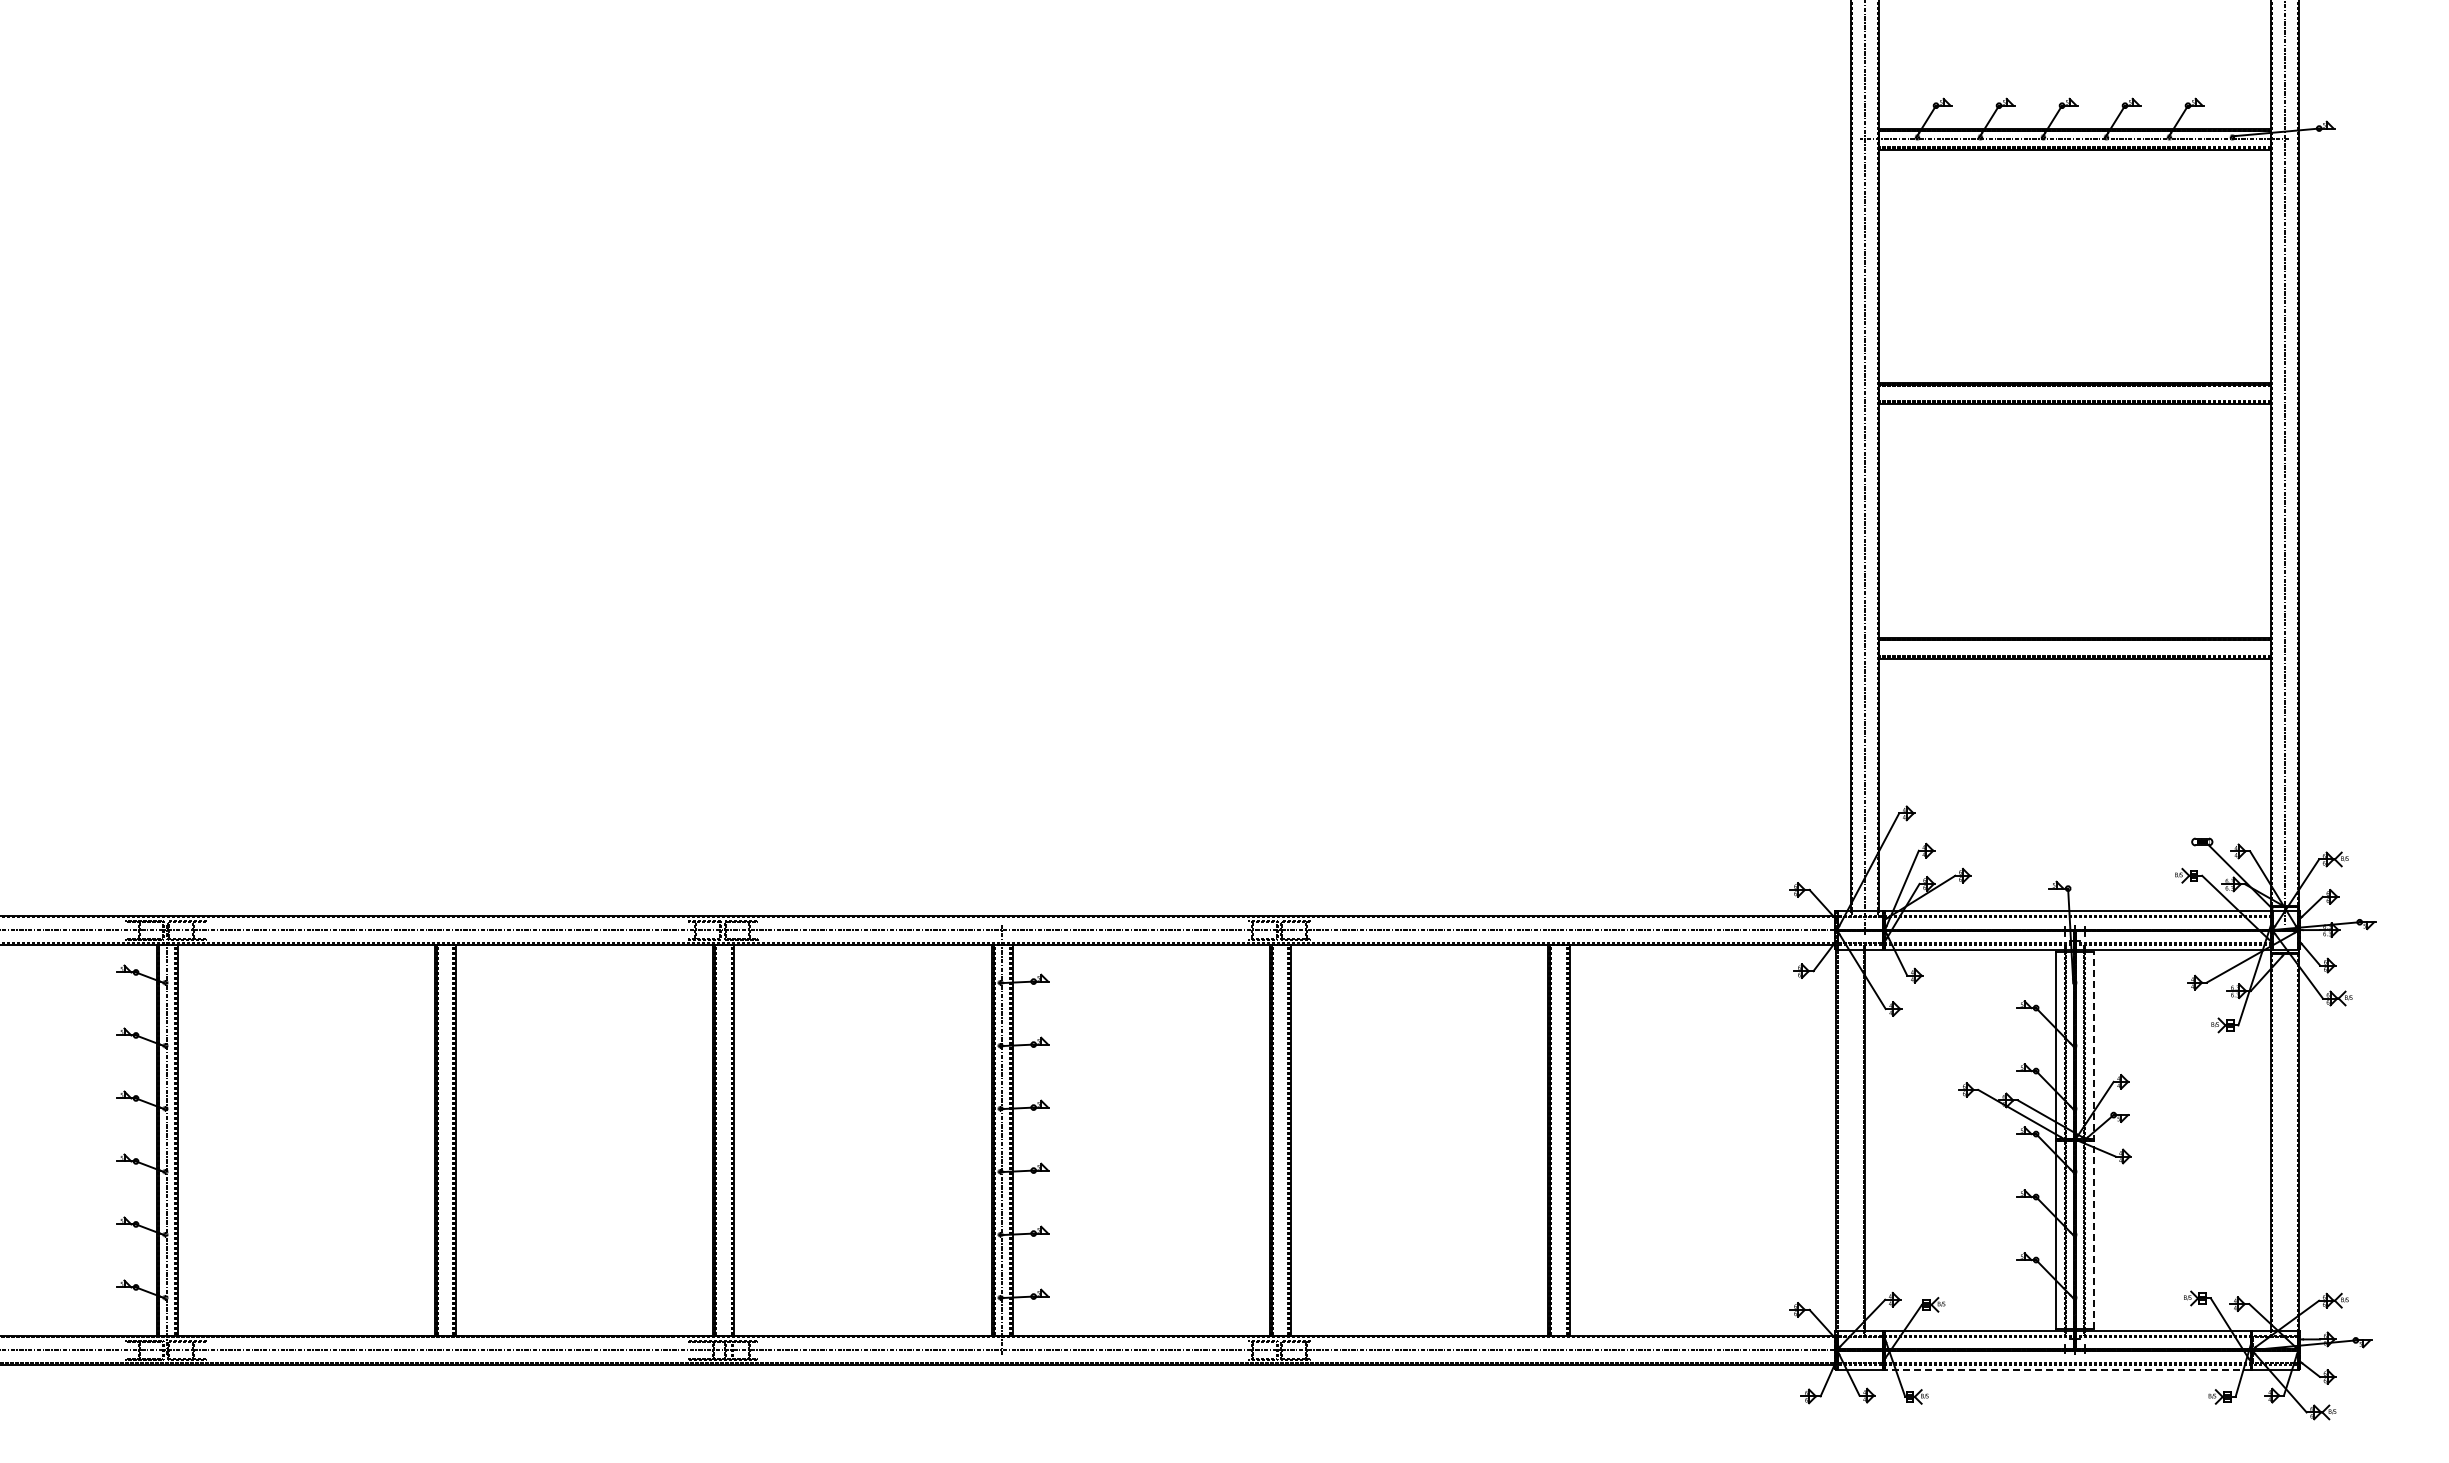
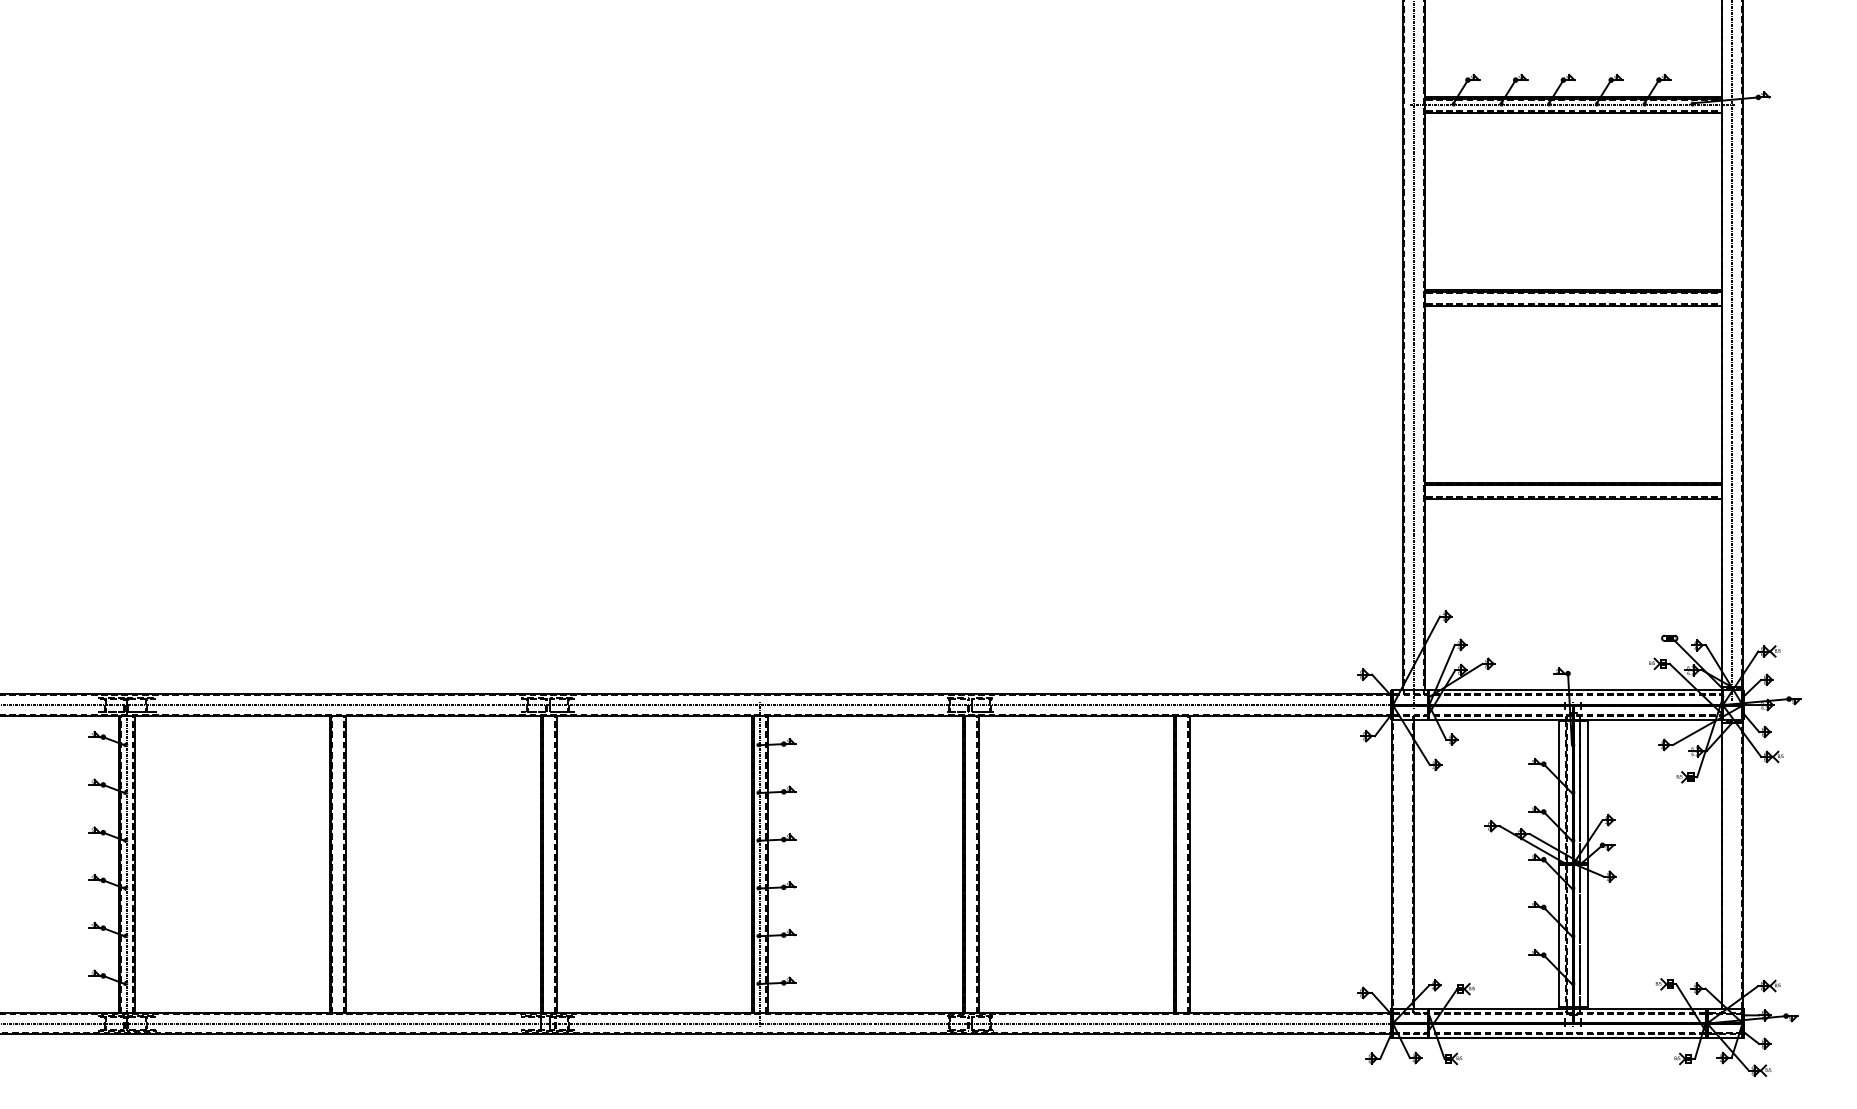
line: (2094, 1140) -> (1588, 864), dashed -> solid
line: (2067, 1369) -> (1567, 1038), dashed -> solid

